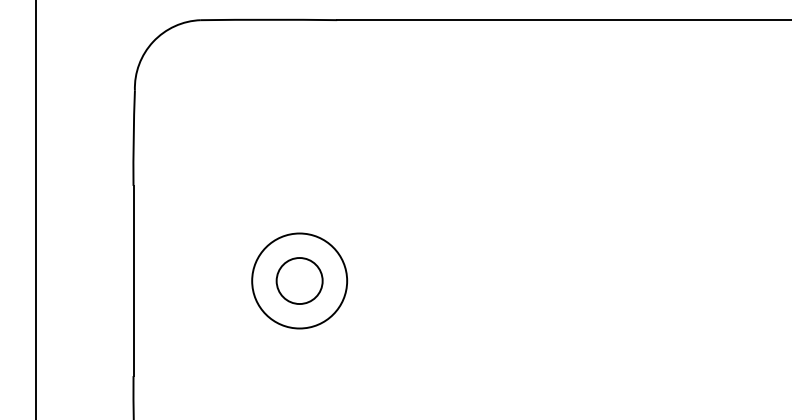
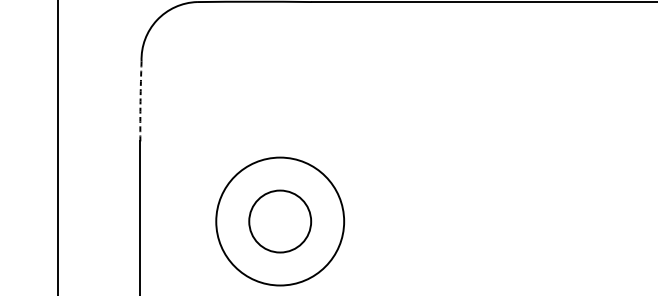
arc: (133, 138) -> (140, 101), solid -> dashed
circle: (299, 280) -> (280, 221), size x1.6
circle: (299, 281) -> (280, 221), size x1.6

